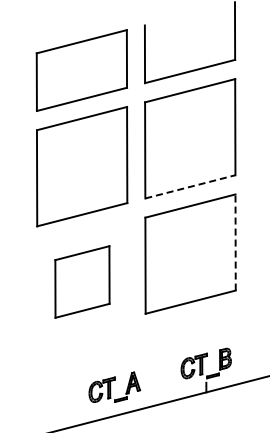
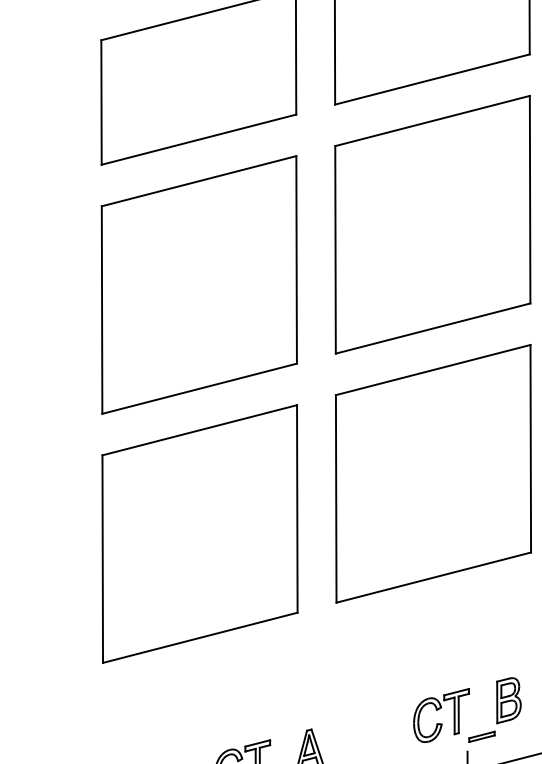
line: (190, 186) -> (433, 327), dashed -> solid
line: (235, 242) -> (530, 448), dashed -> solid
part: (82, 281) -> (200, 532), size x1.67

